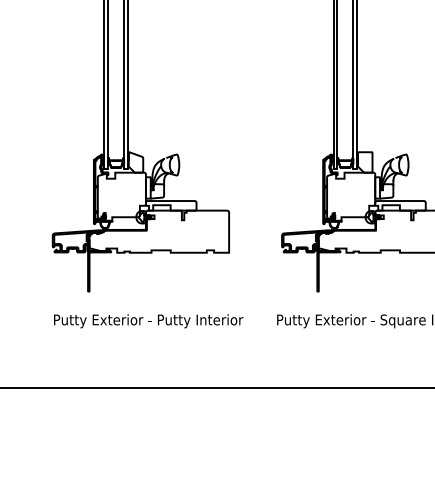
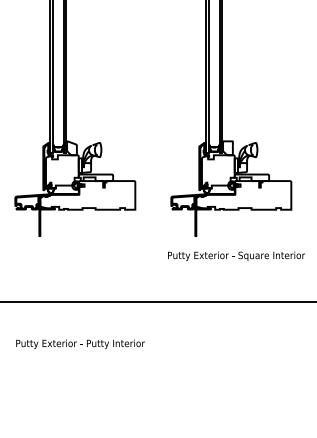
text: (148, 321) -> (80, 344), moved

